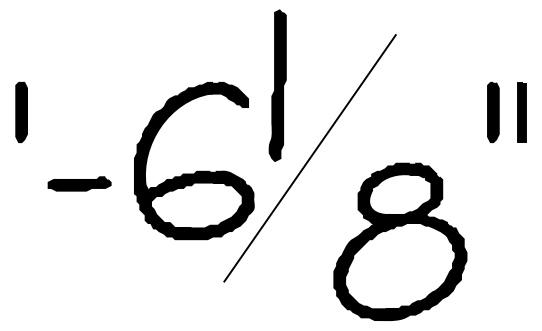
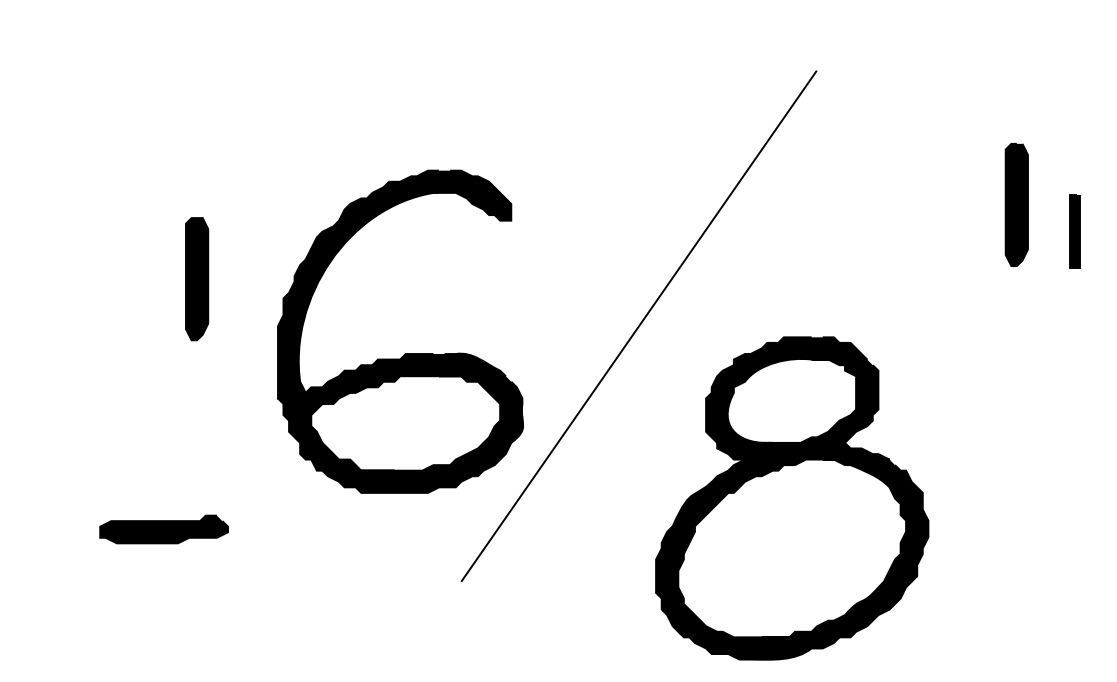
part: (277, 85) -> (571, 176), removed
part: (21, 112) -> (196, 279), moved
part: (493, 112) -> (1017, 204), moved
part: (521, 112) -> (1074, 231), size x0.6
part: (79, 183) -> (163, 528), moved
part: (400, 241) -> (792, 497), moved

